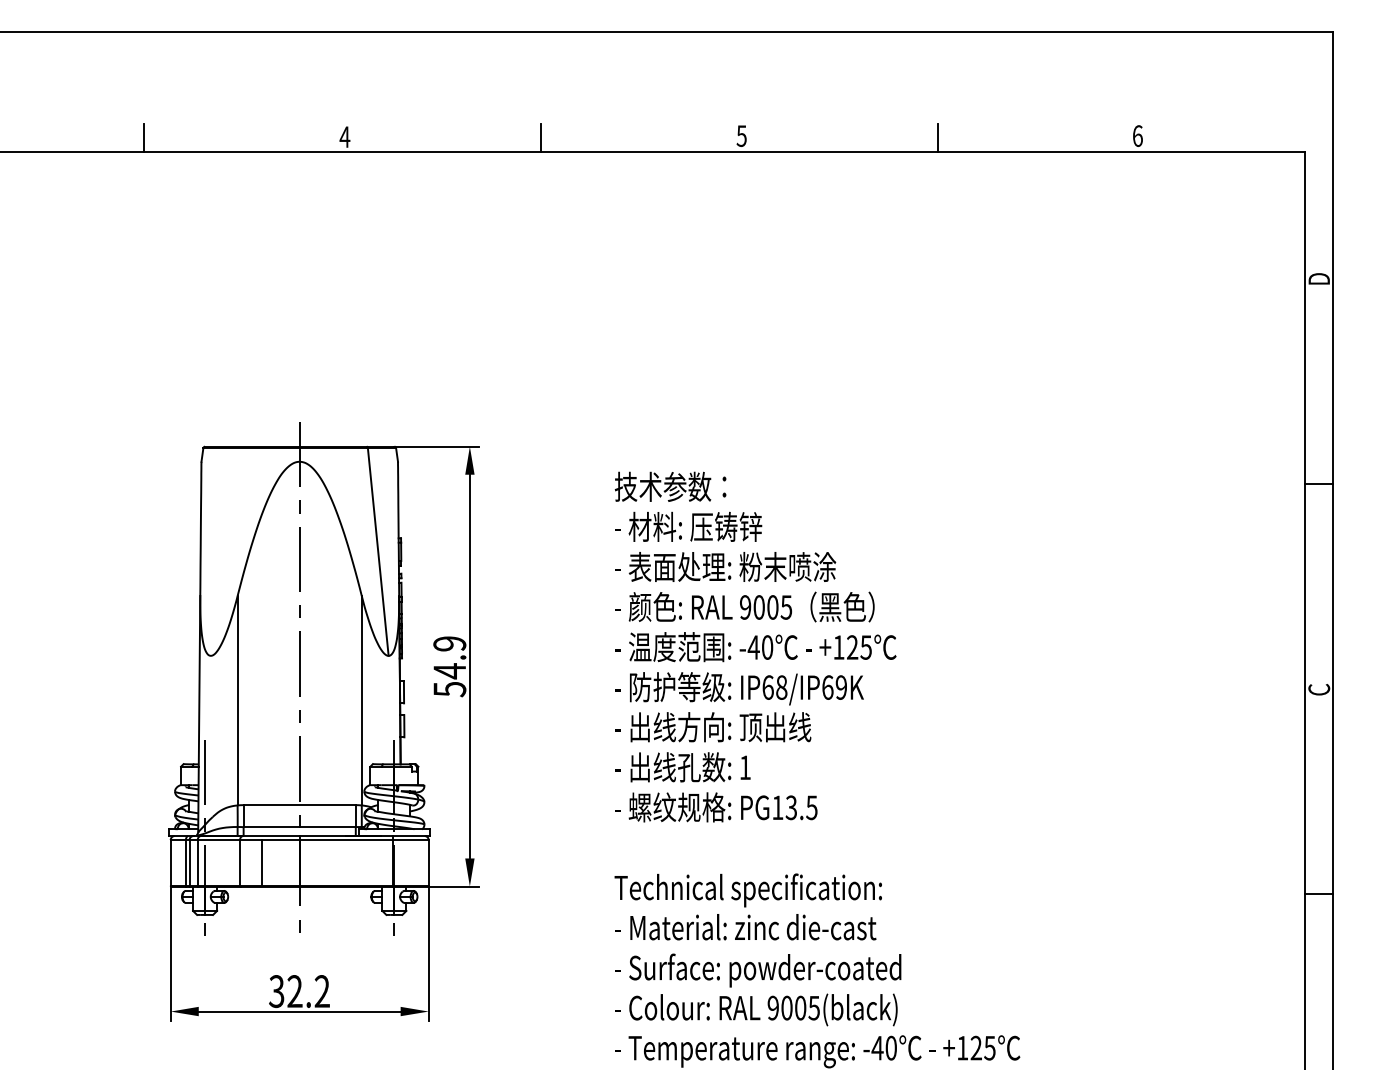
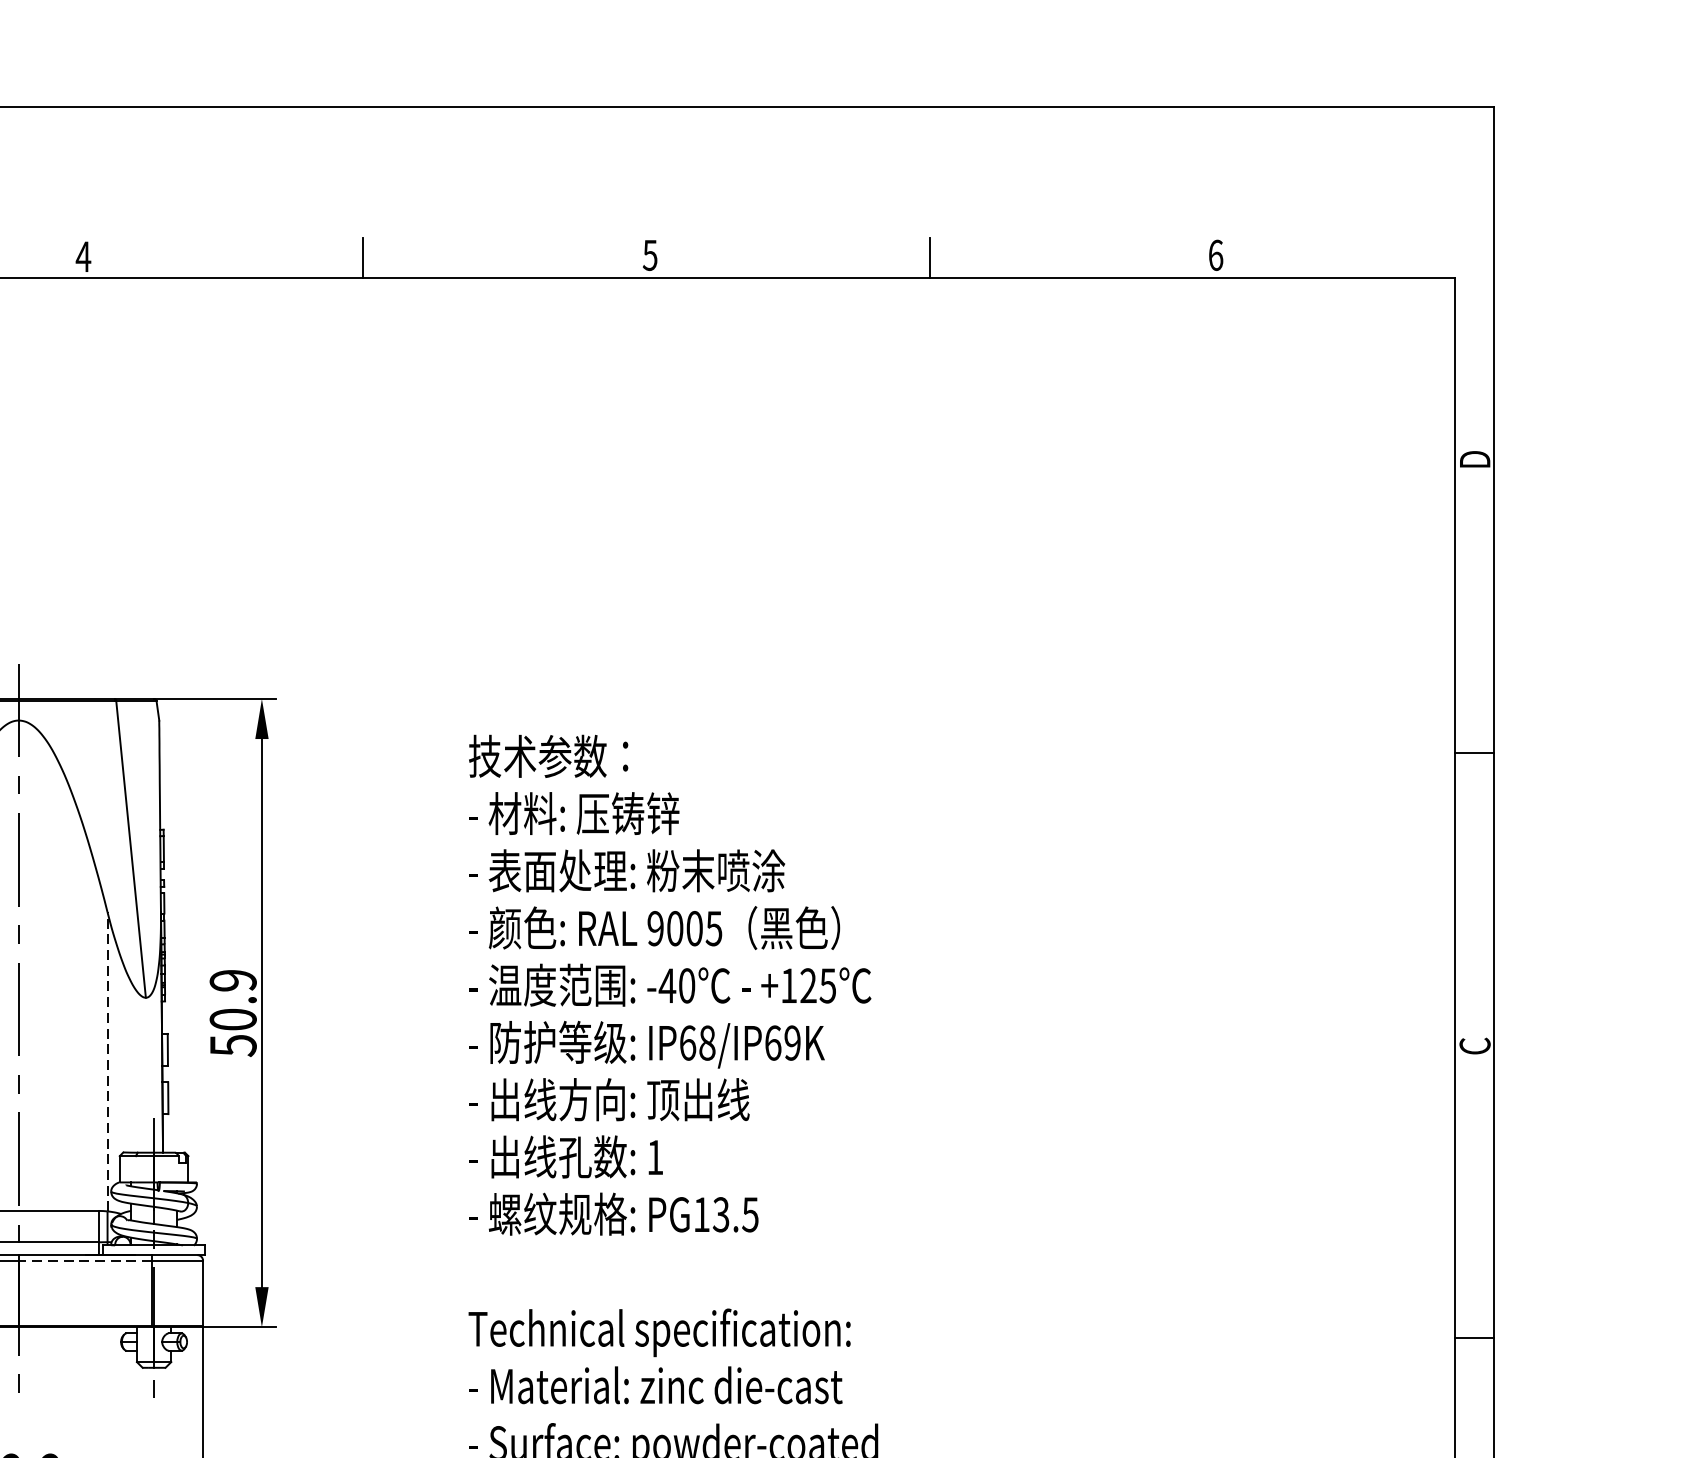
text: (449, 671) -> (232, 1020), 54.9 -> 50.9
line: (361, 700) -> (107, 1061), solid -> dashed
line: (346, 840) -> (85, 1261), solid -> dashed

